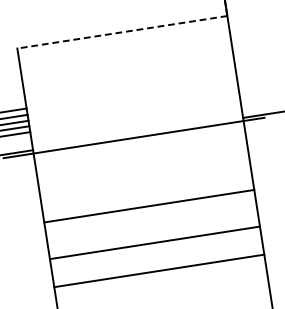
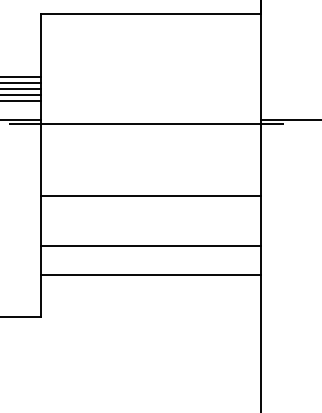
line: (121, 32) -> (150, 13), dashed -> solid
line: (154, 243) -> (150, 246), moved
line: (158, 271) -> (150, 275), moved

